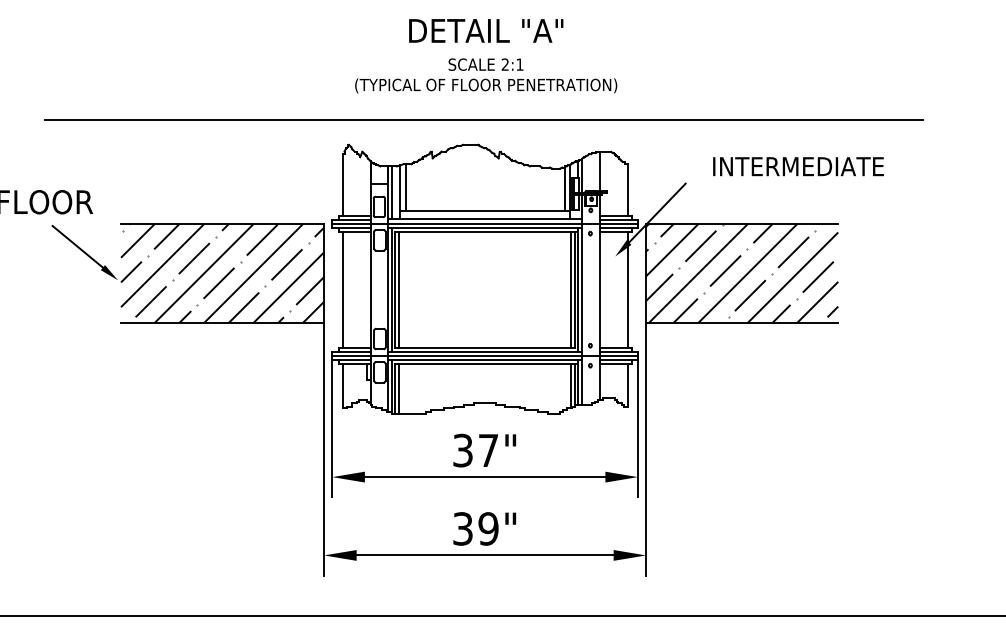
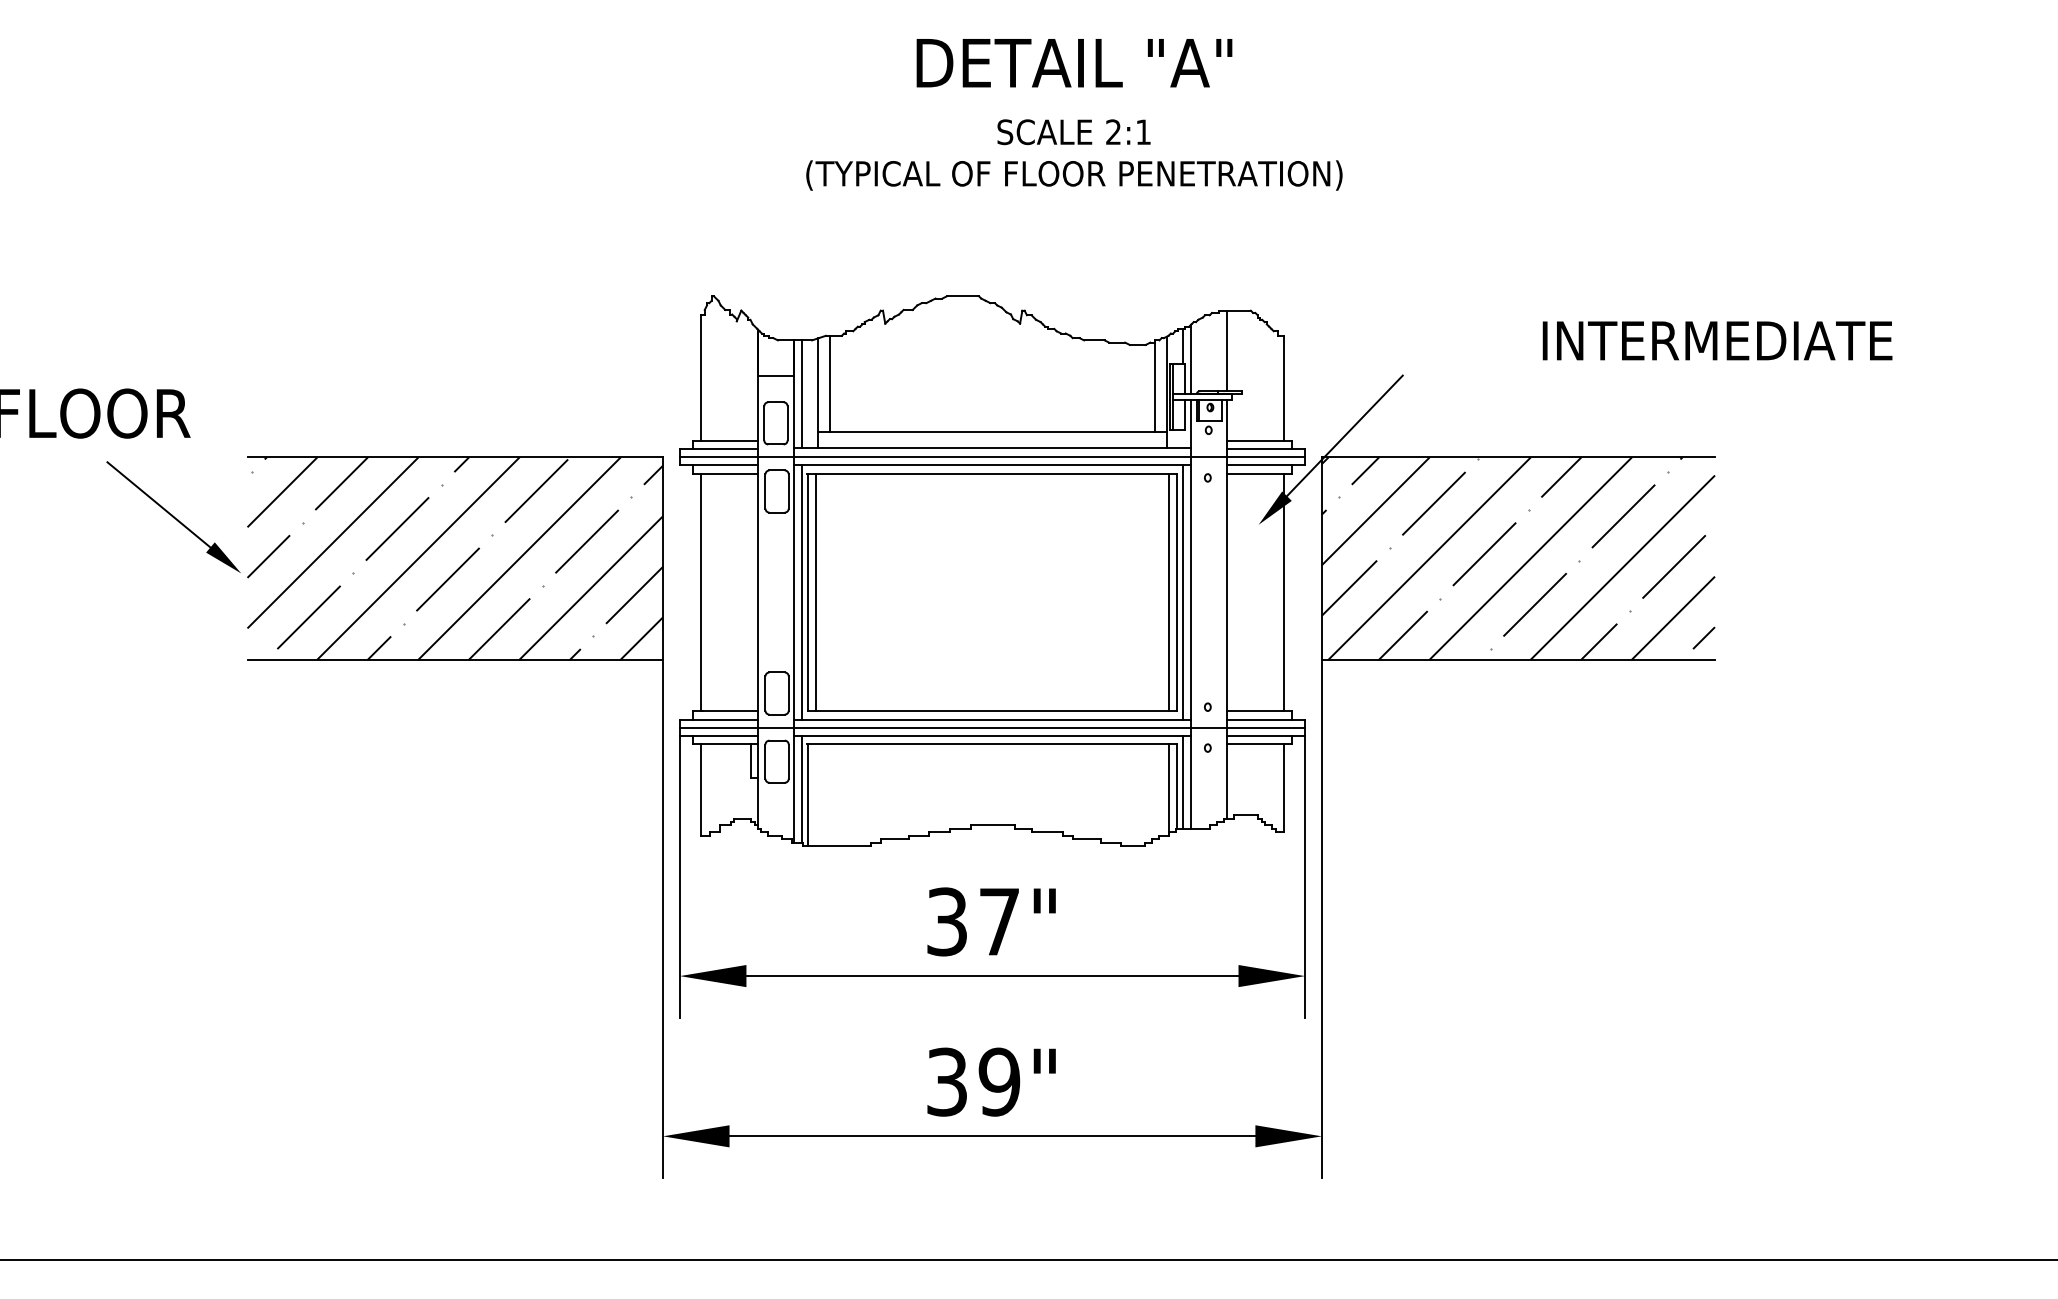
text: (486, 56) -> (1075, 115), moved
line: (483, 119) -> (989, 244), removed
text: (798, 166) -> (1717, 340), moved
line: (398, 388) -> (815, 794), removed

